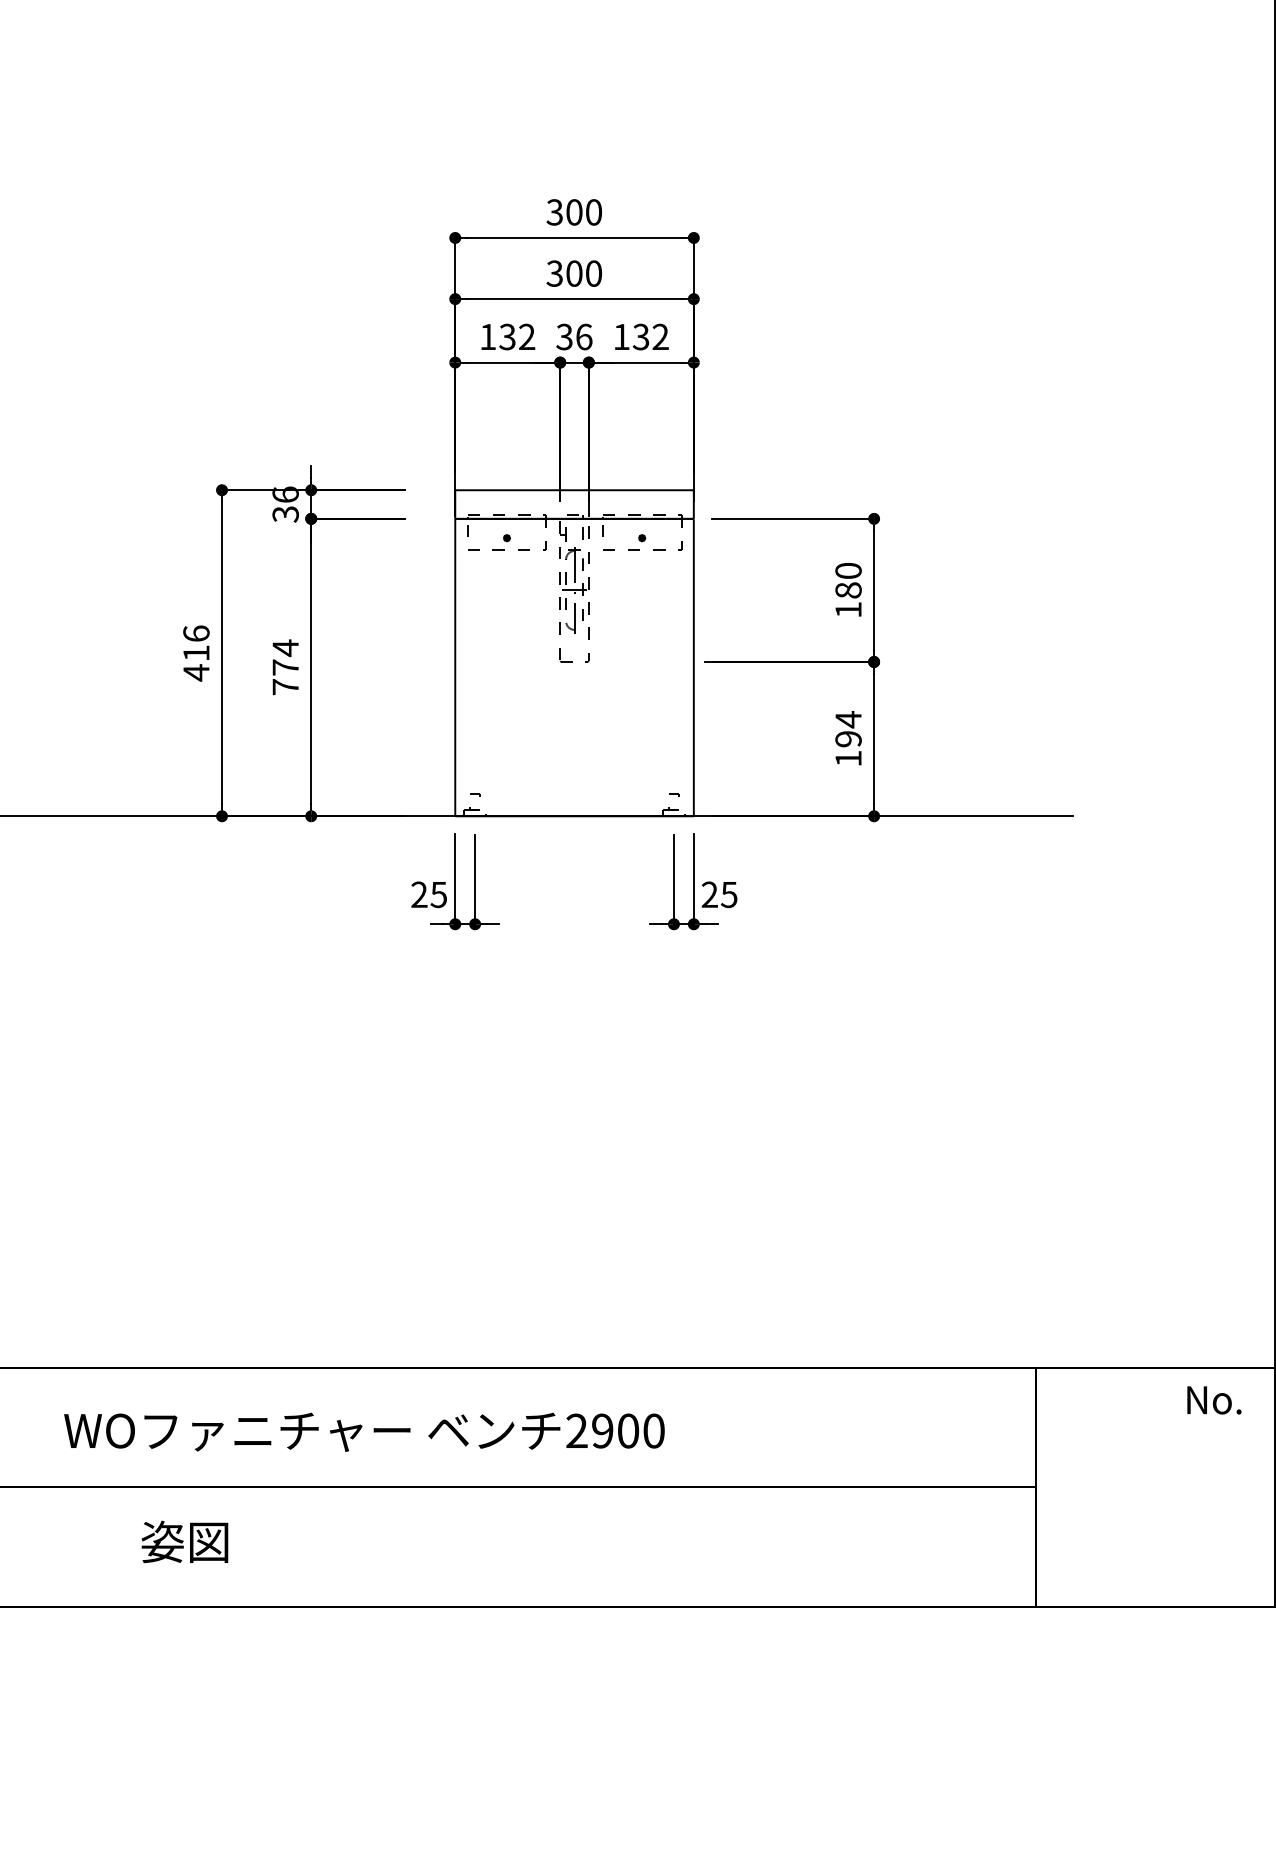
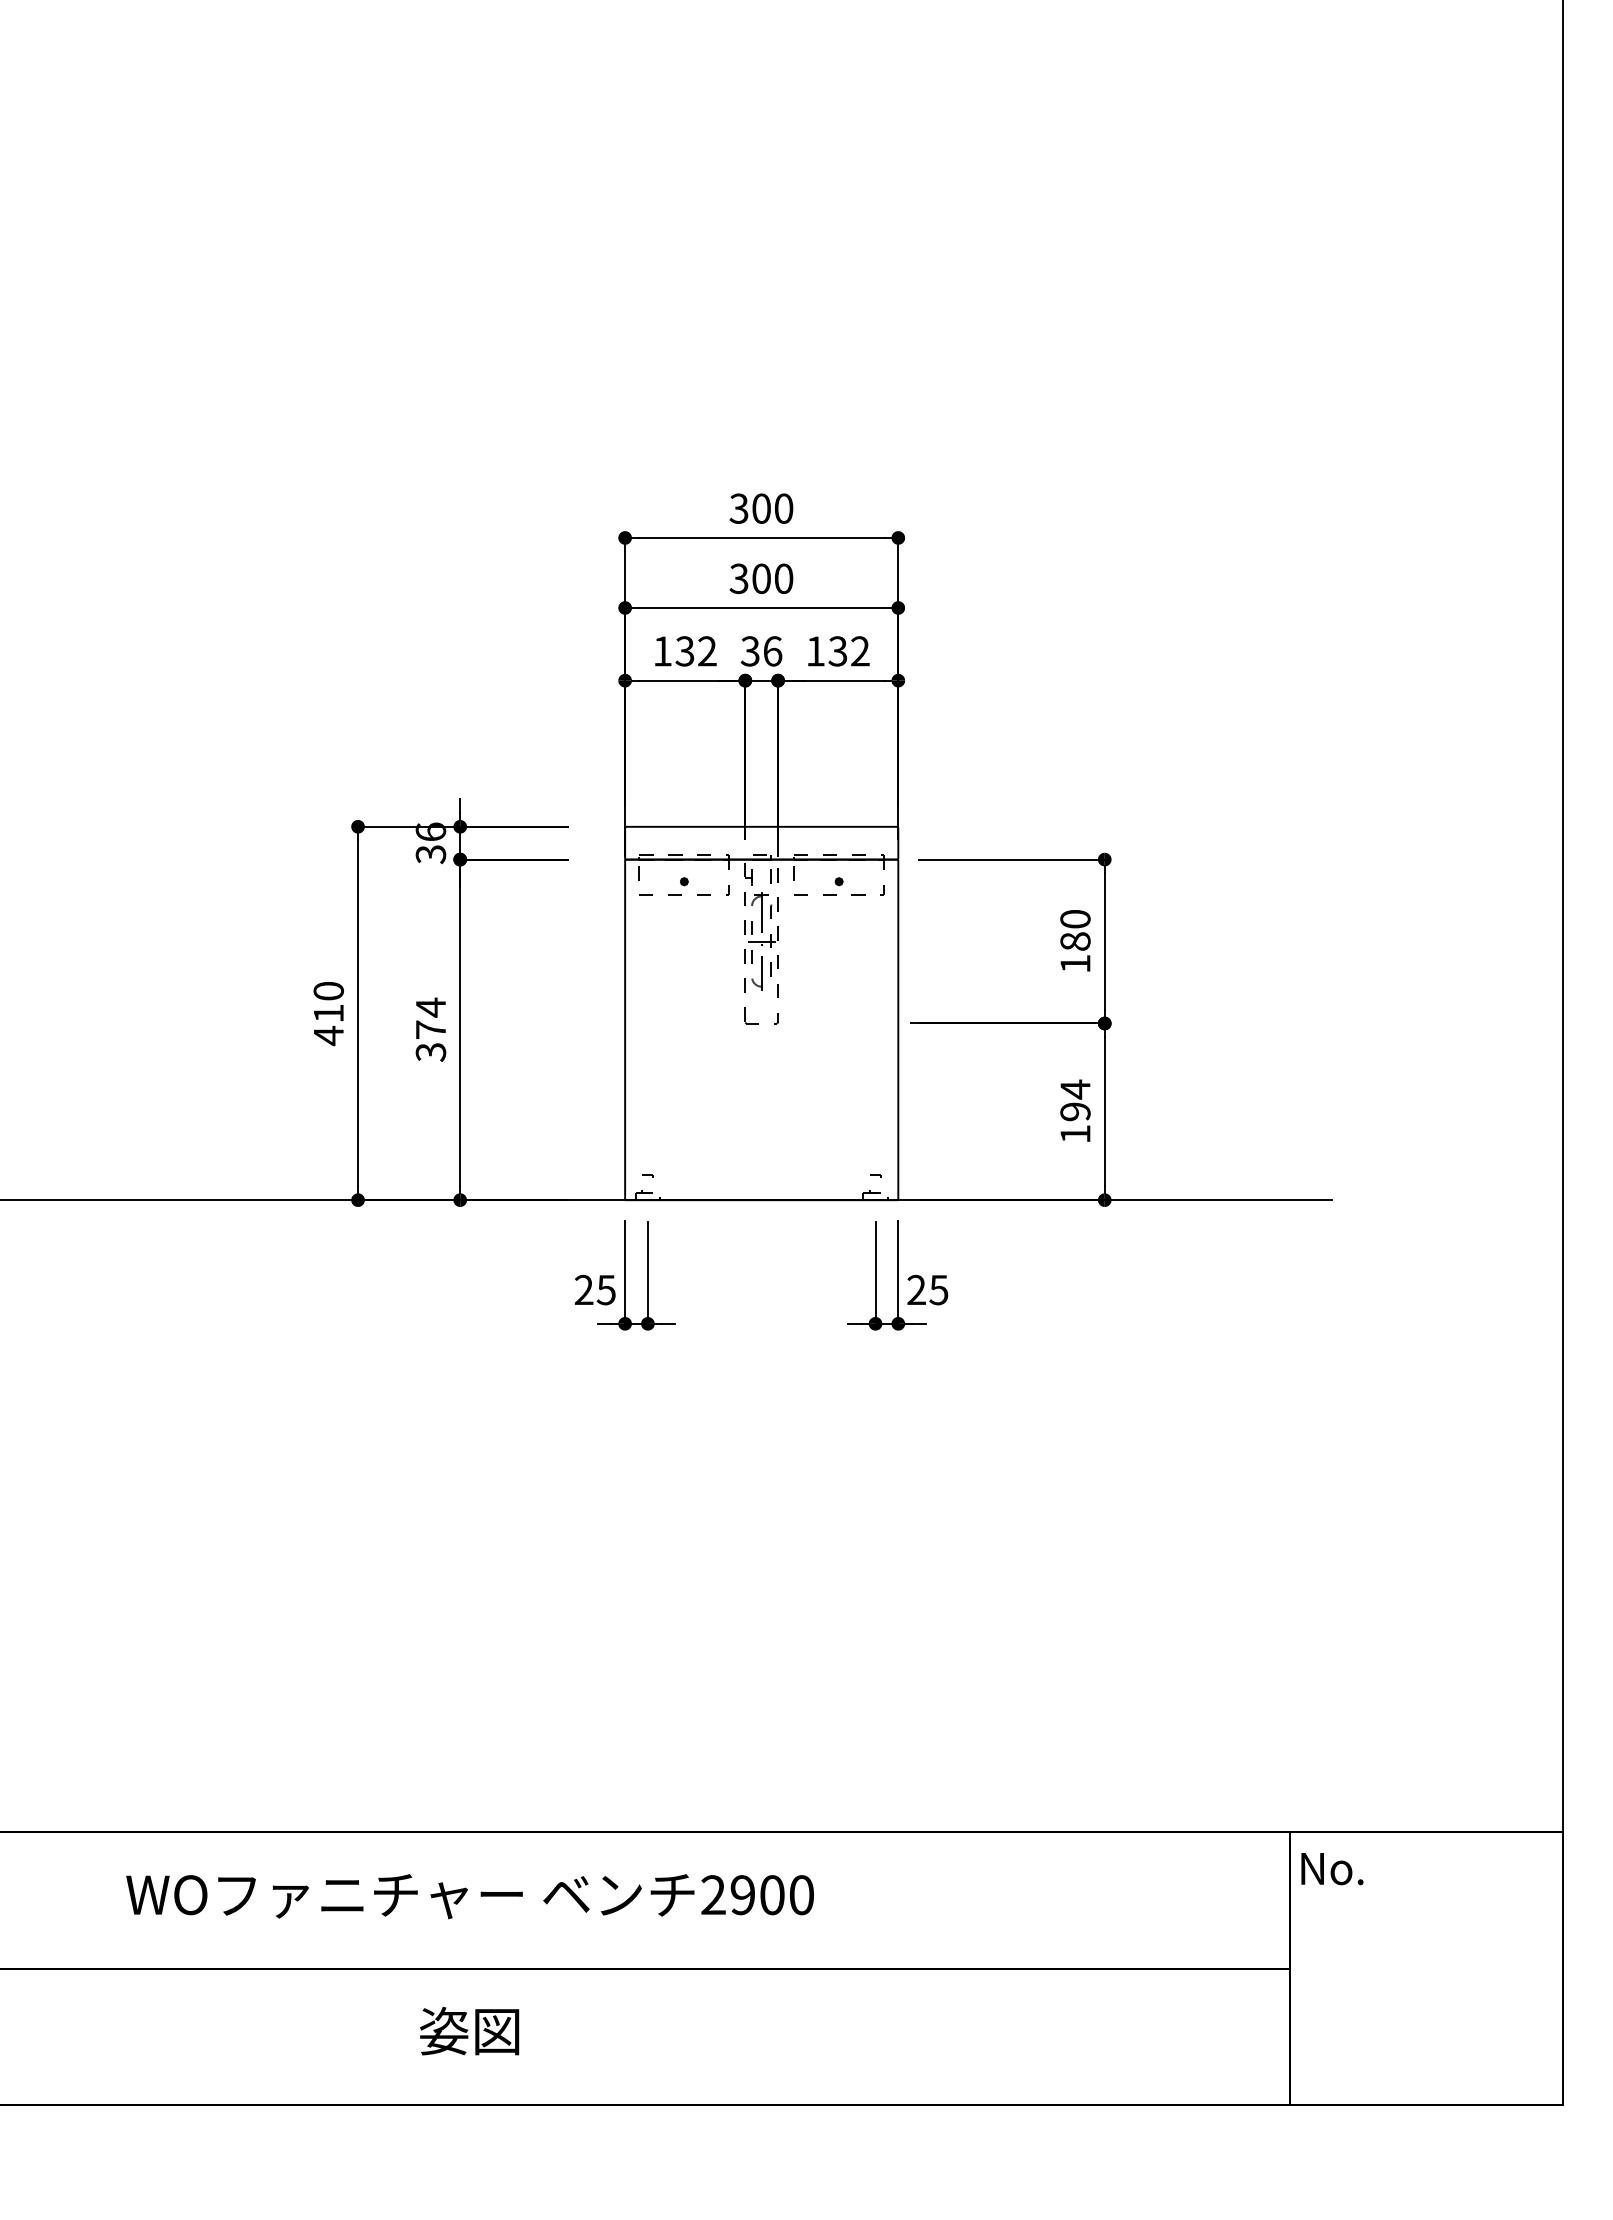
text: (196, 633) -> (328, 990), 416 -> 410
text: (285, 687) -> (430, 1052), 774 -> 374
text: (1214, 1400) -> (1332, 1869), moved
text: (363, 1432) -> (469, 1896), moved
text: (184, 1541) -> (469, 2030), moved

